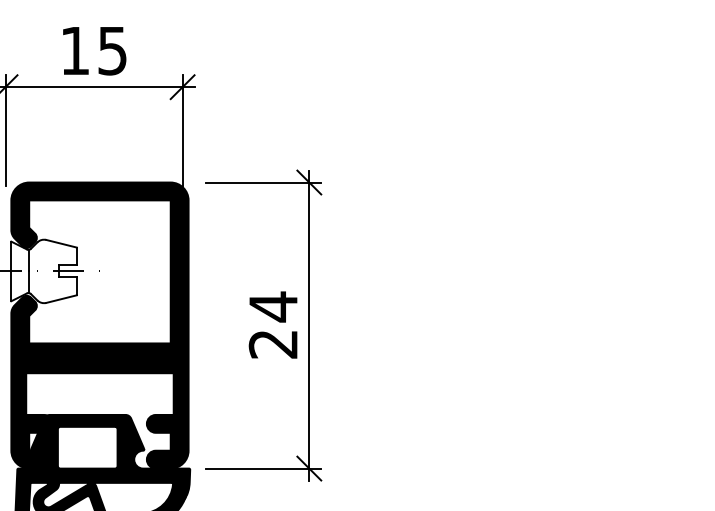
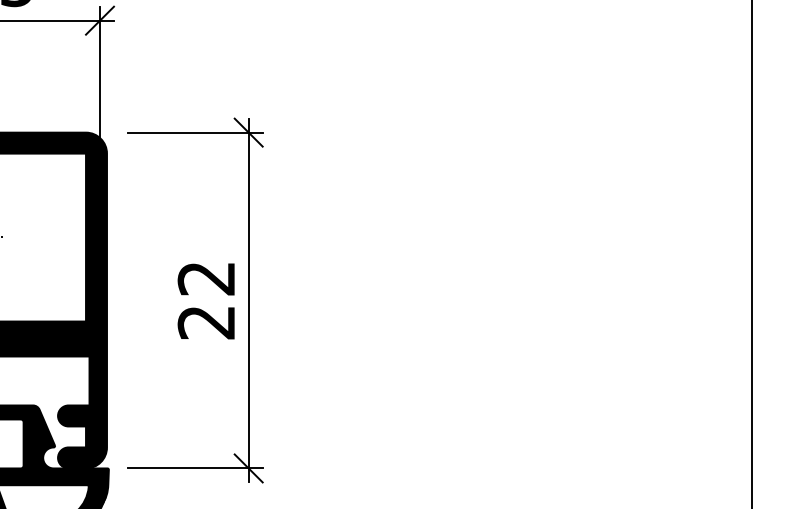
text: (272, 306) -> (205, 278), 24 -> 22

